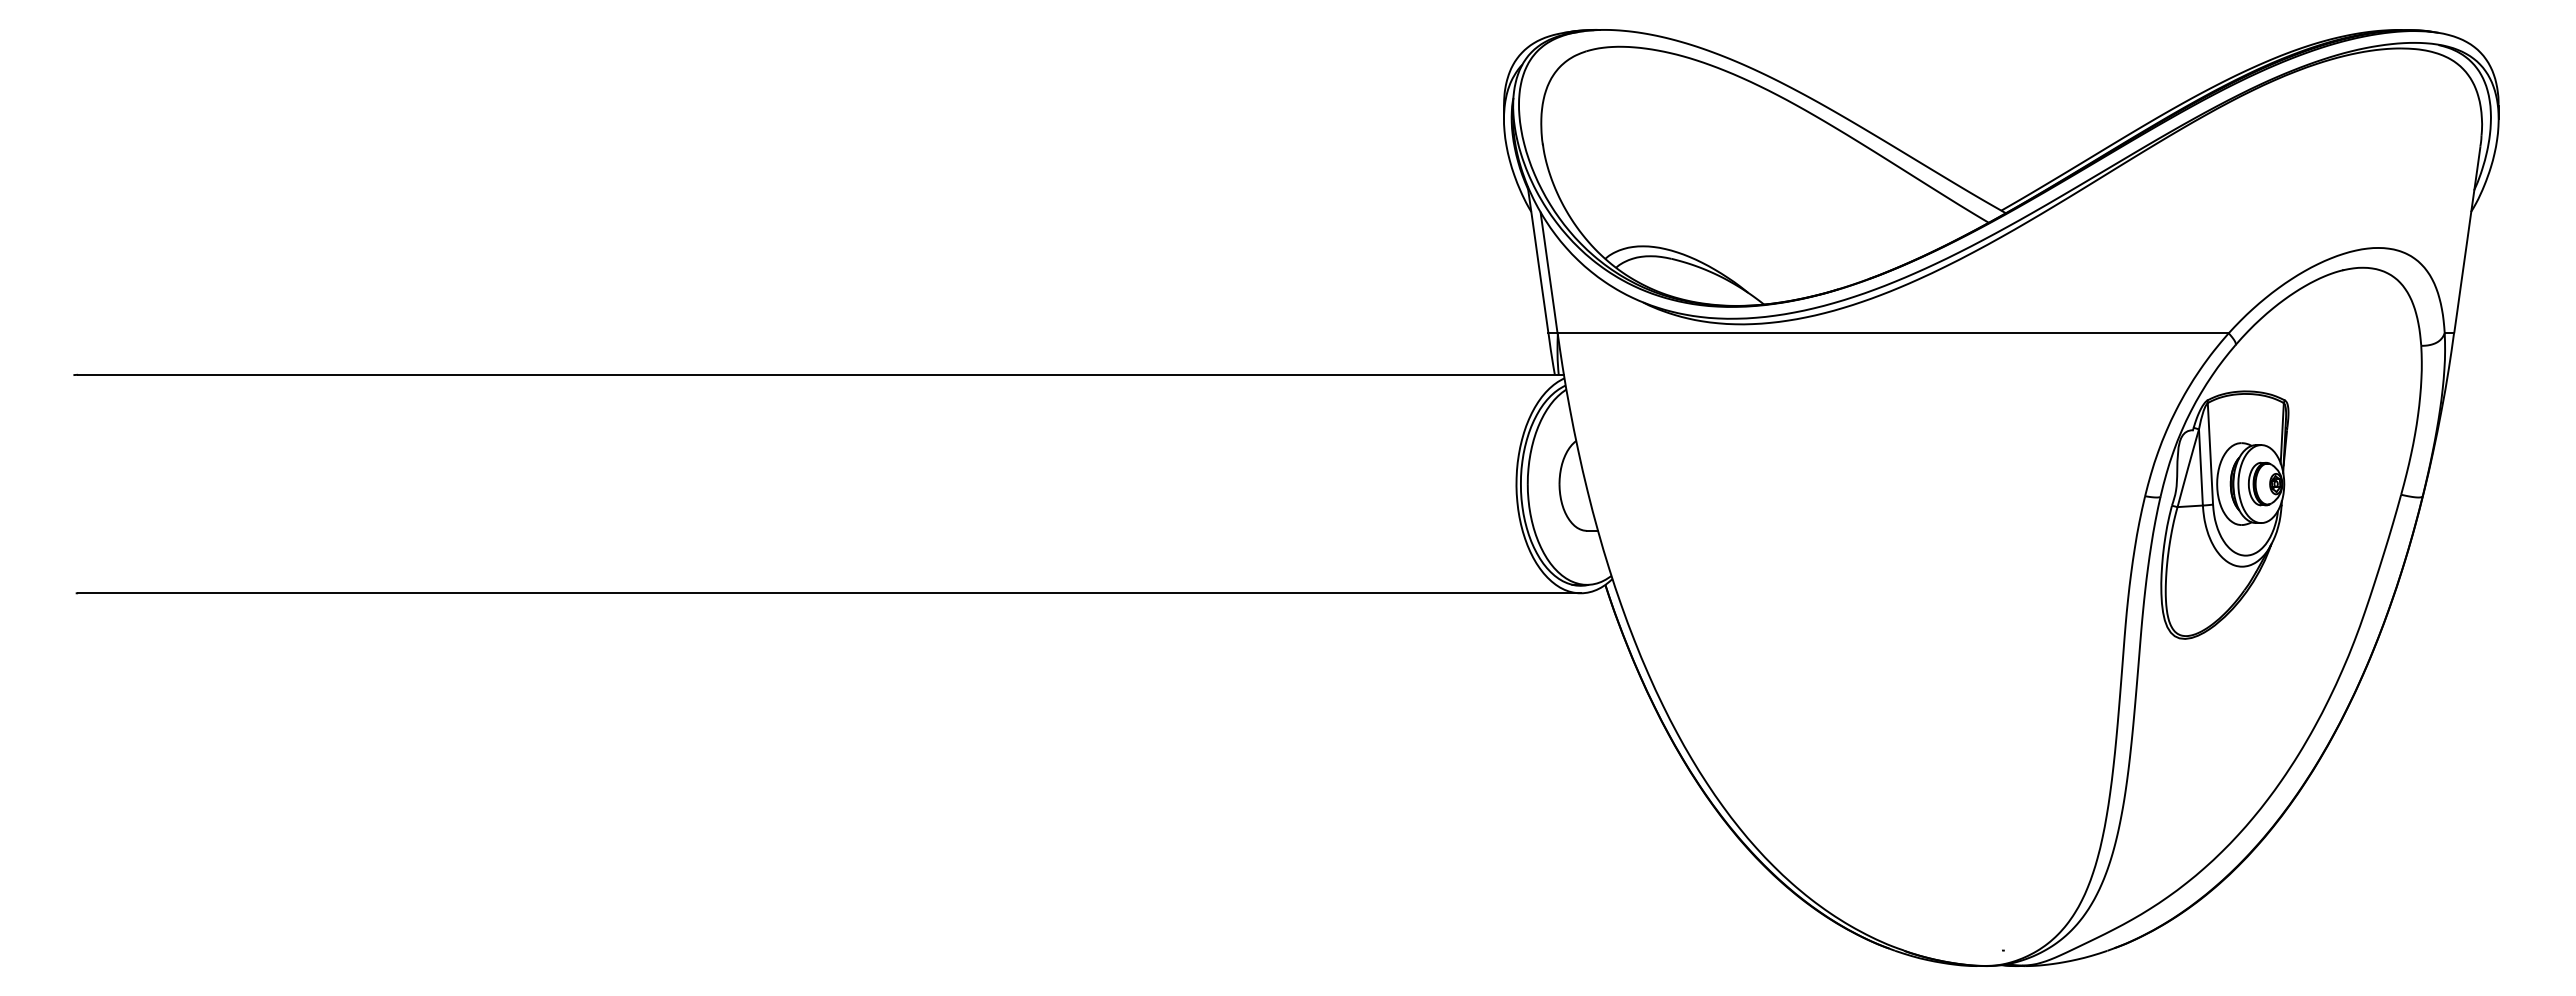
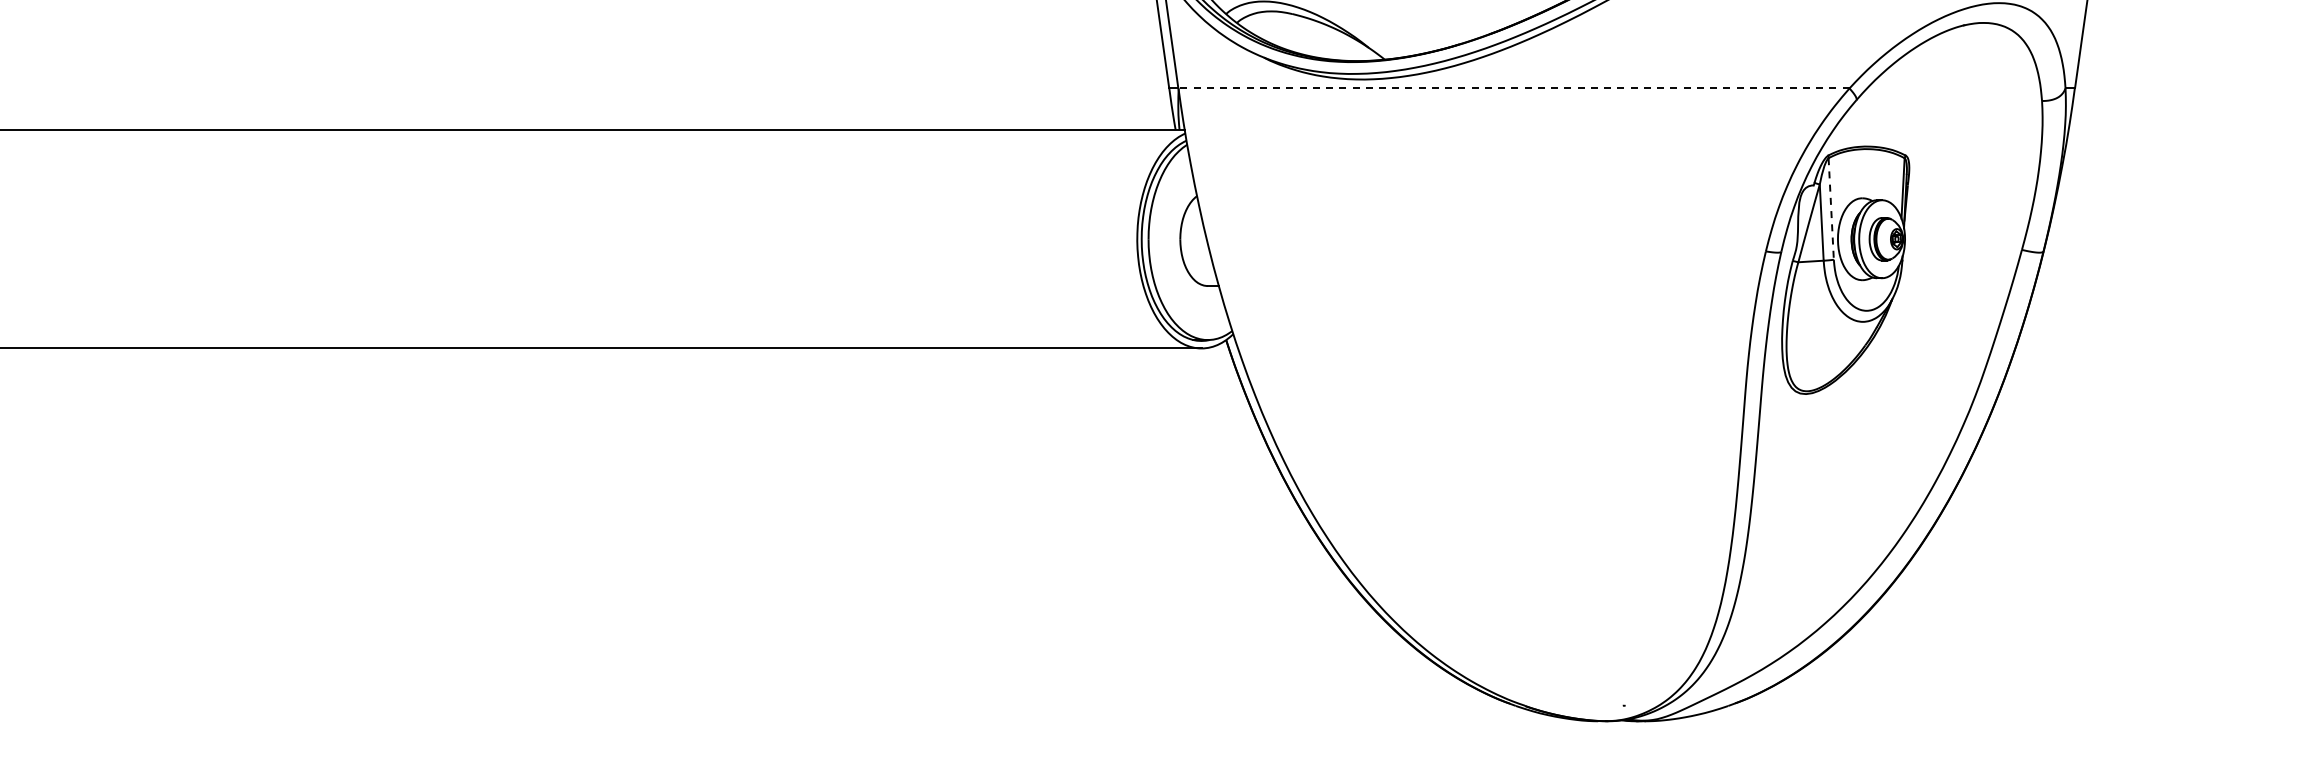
line: (1893, 333) -> (1514, 88), solid -> dashed
line: (2210, 453) -> (1831, 208), solid -> dashed

